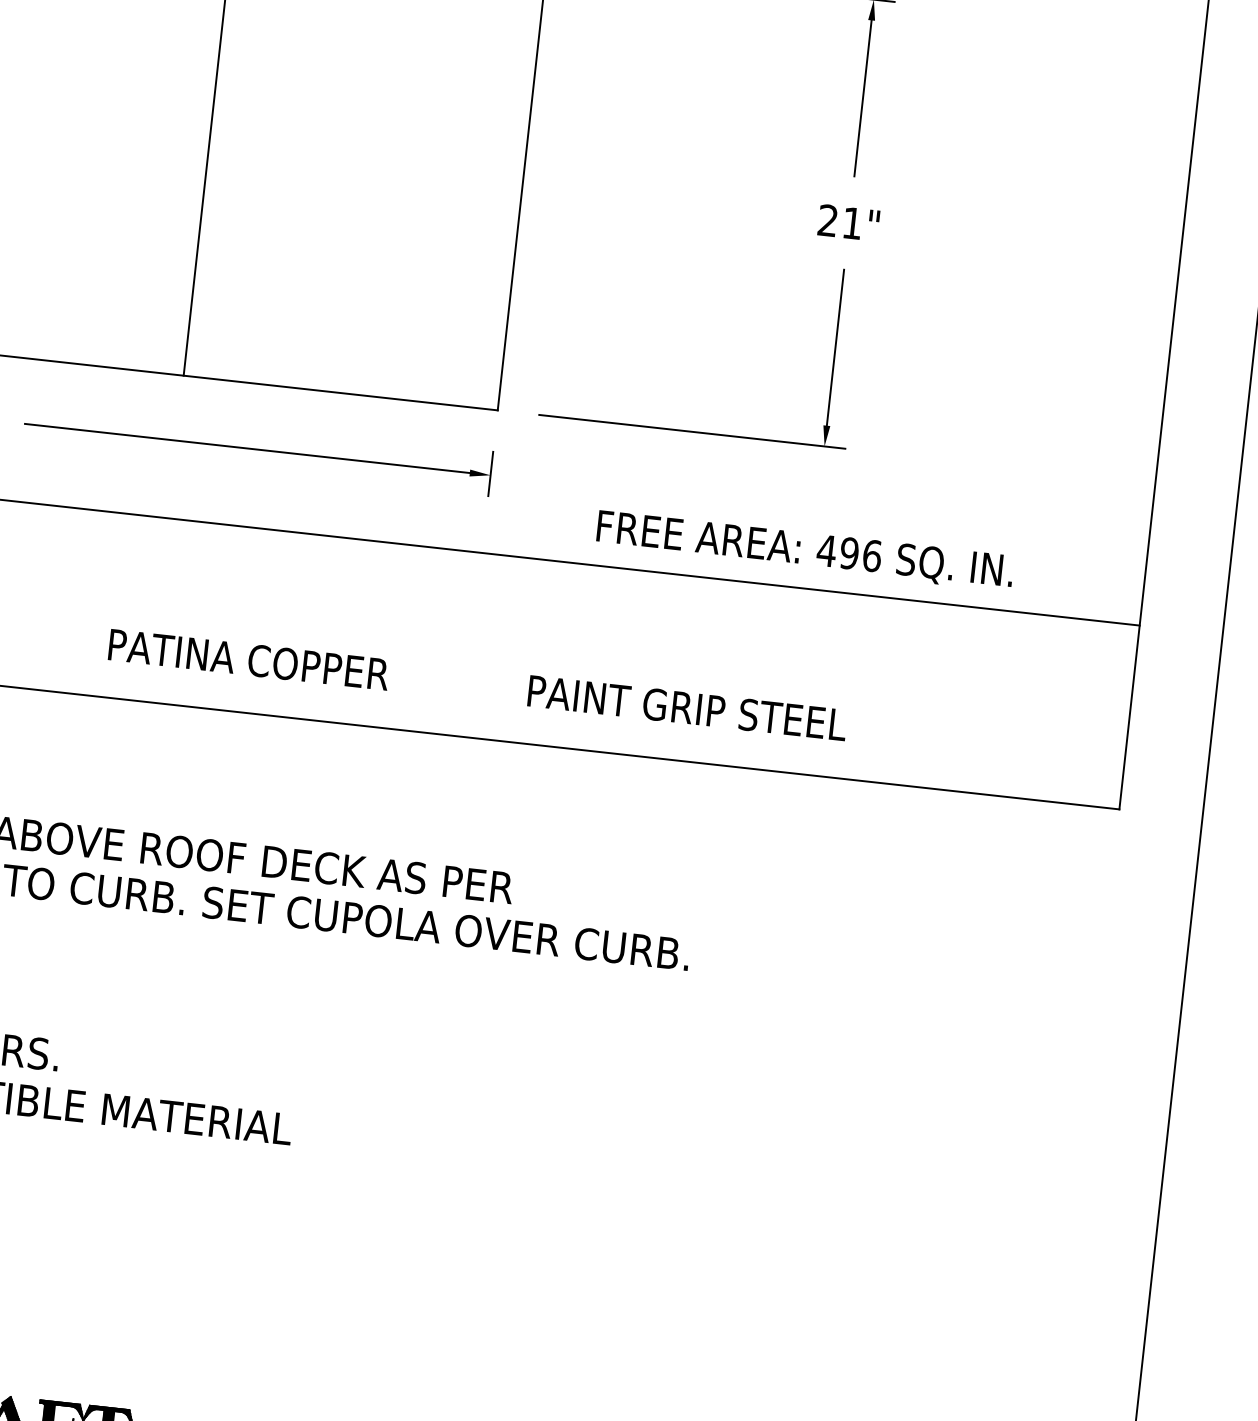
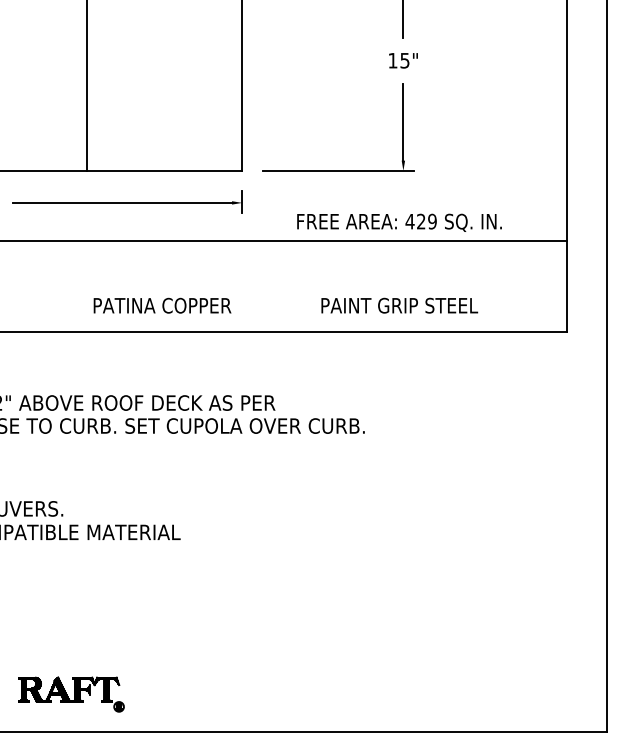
text: (839, 221) -> (398, 60), 21" -> 15"
text: (860, 554) -> (426, 221), 496 -> 429
text: (248, 659) -> (162, 305), moved
text: (687, 707) -> (399, 305), moved

